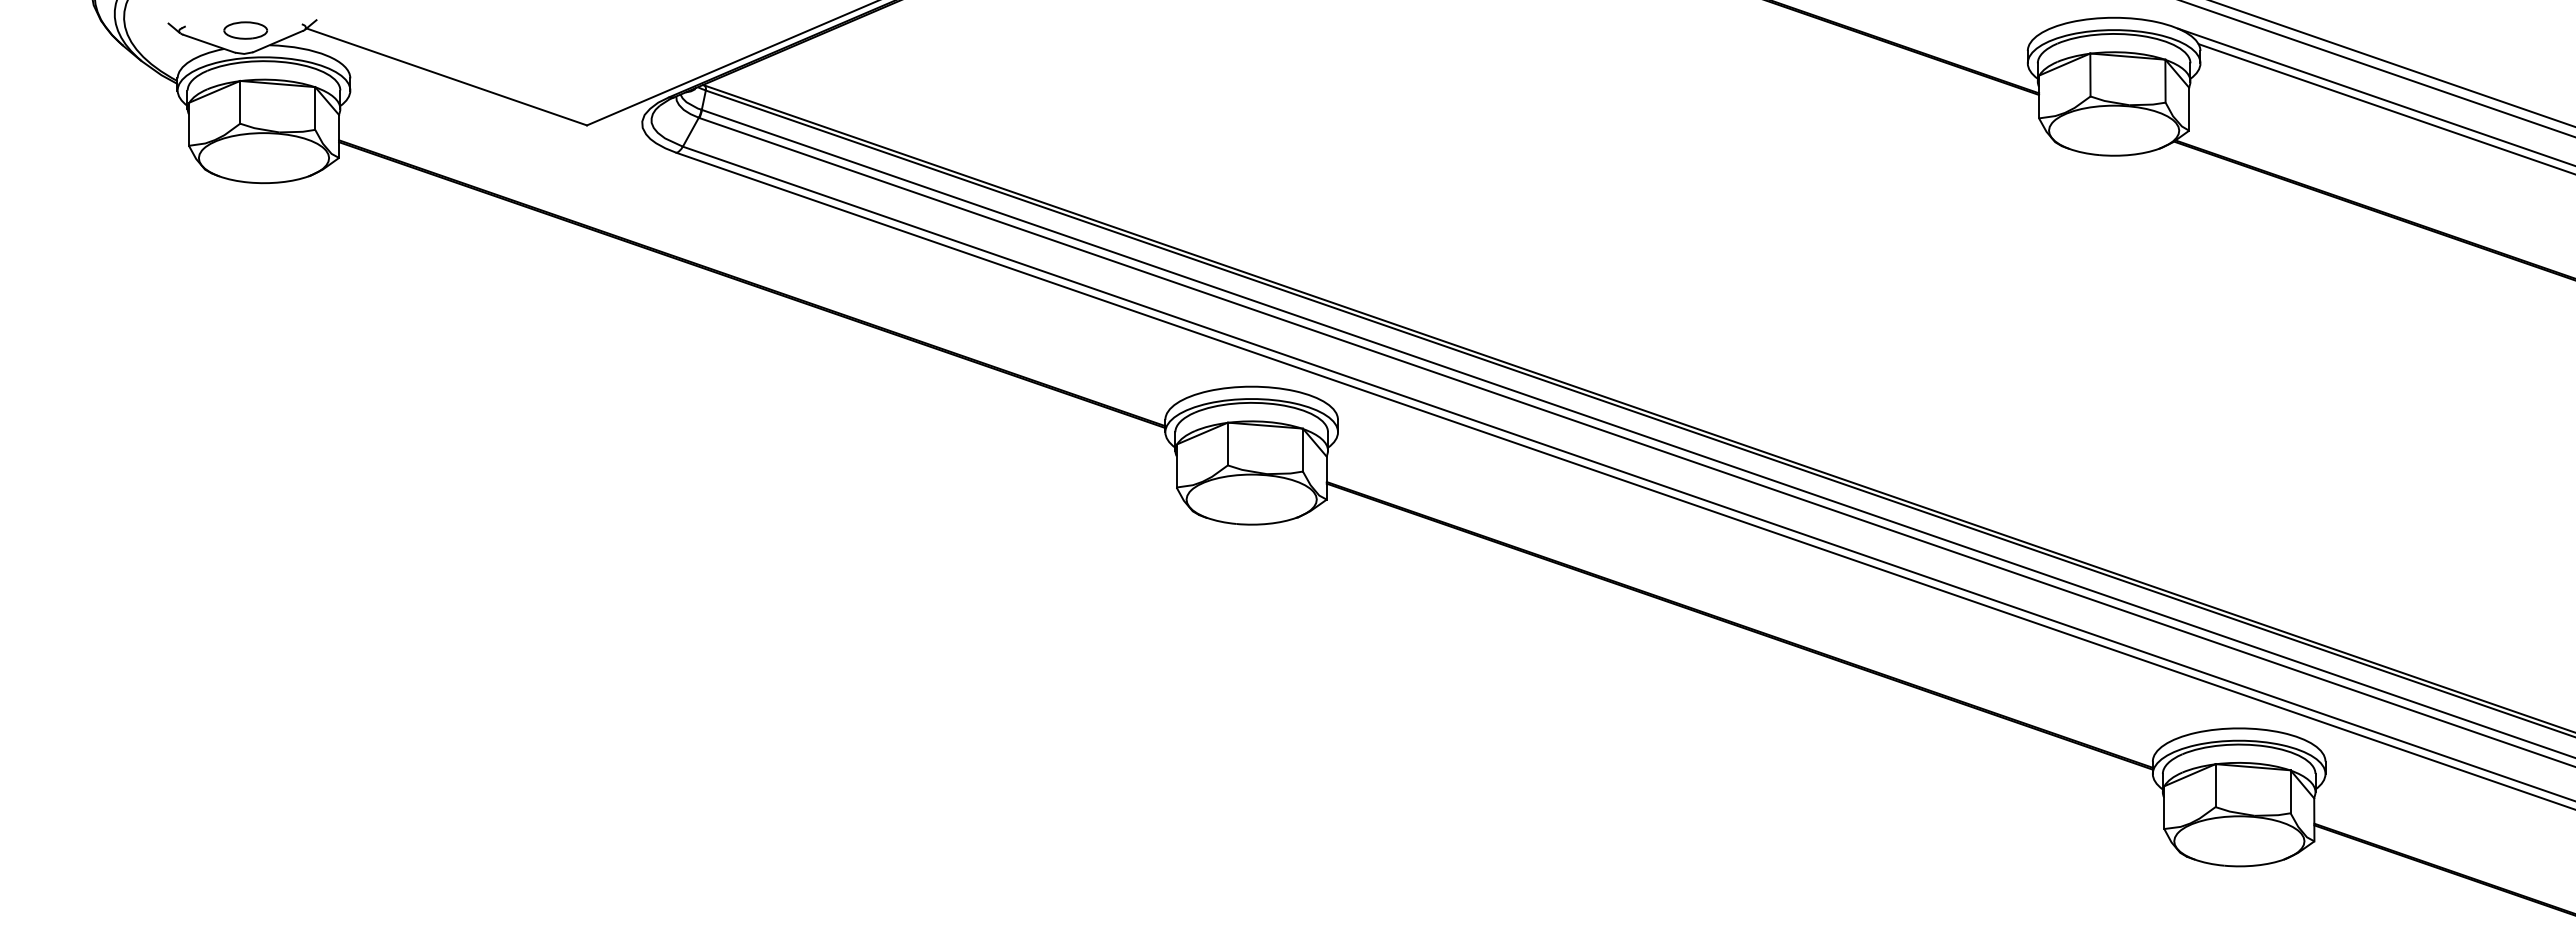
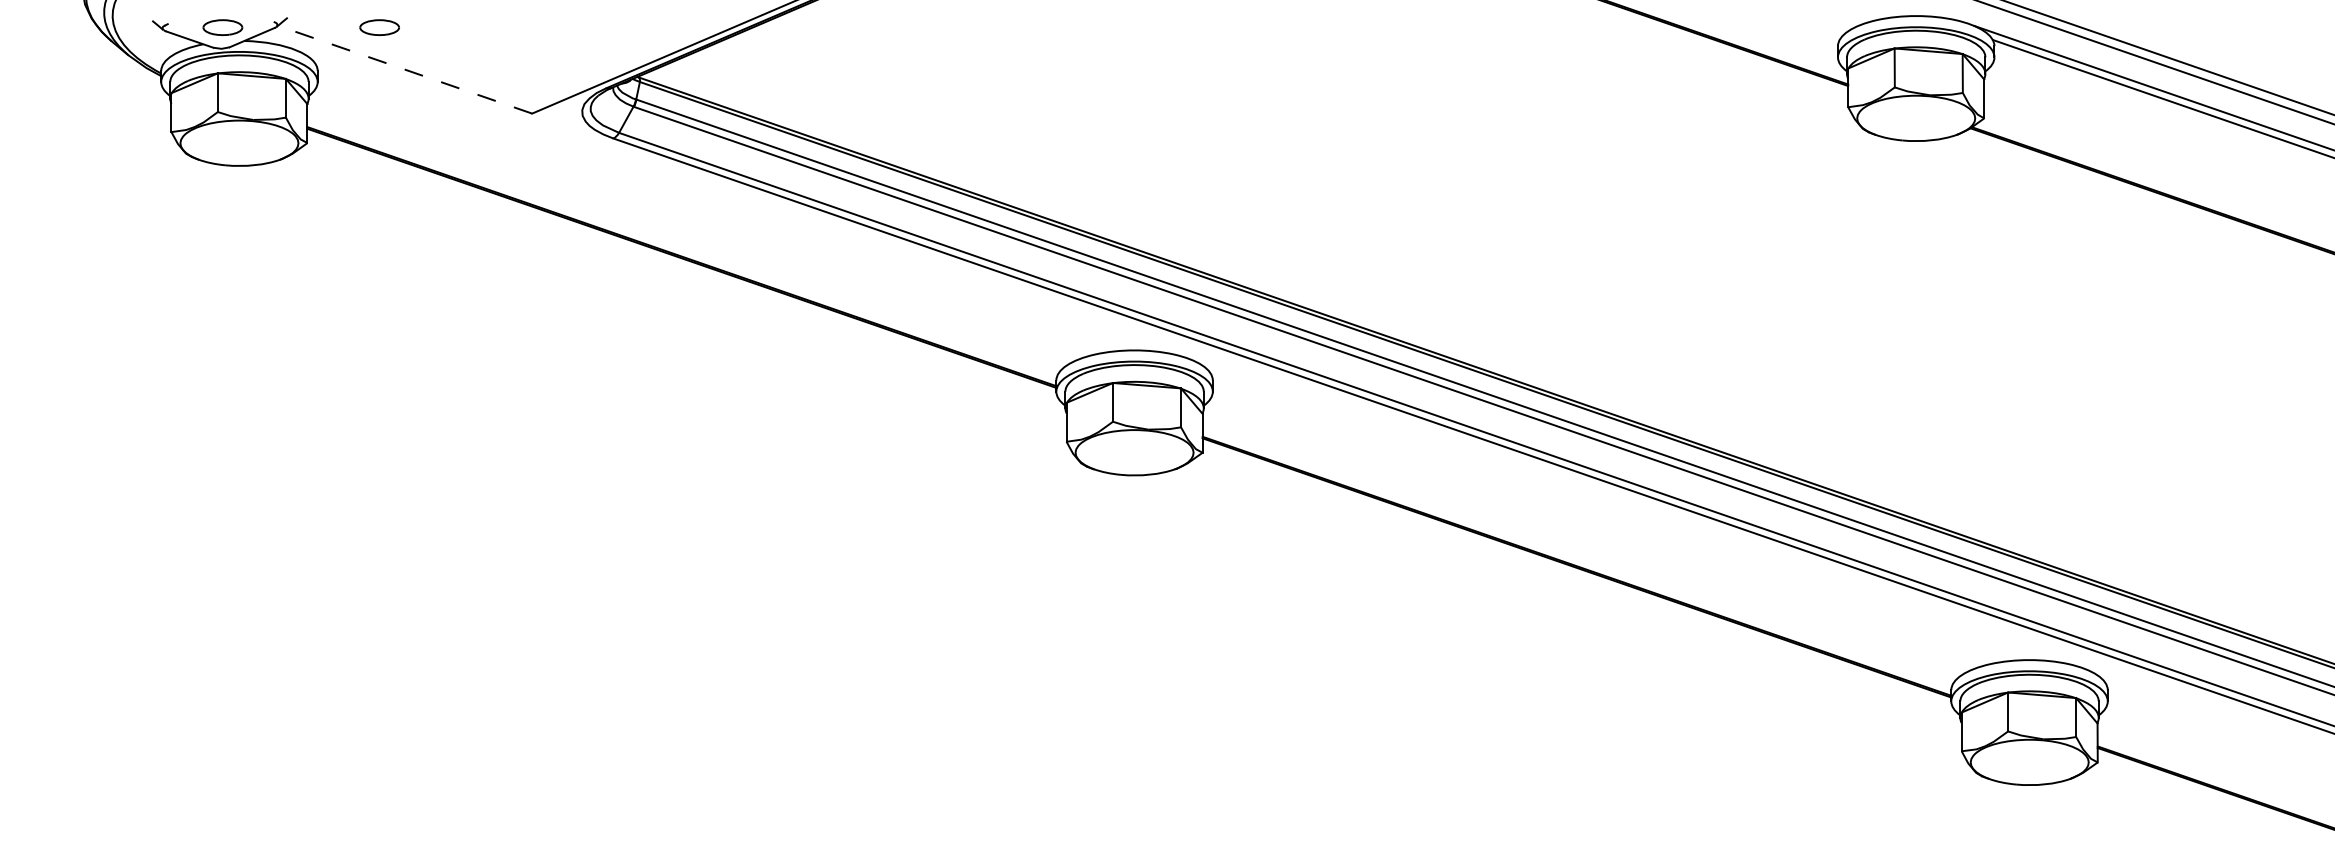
part: (418, 30) -> (379, 27), added
line: (446, 76) -> (404, 69), solid -> dashed

